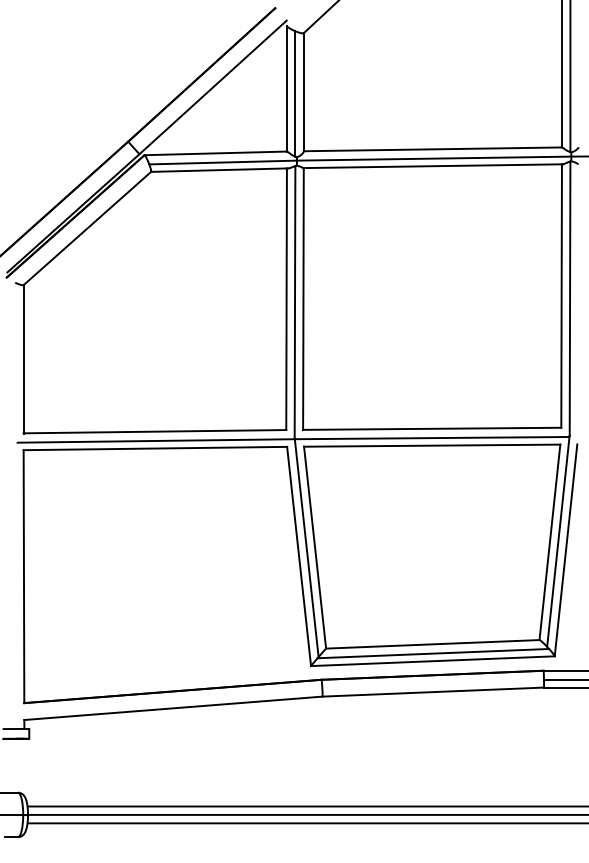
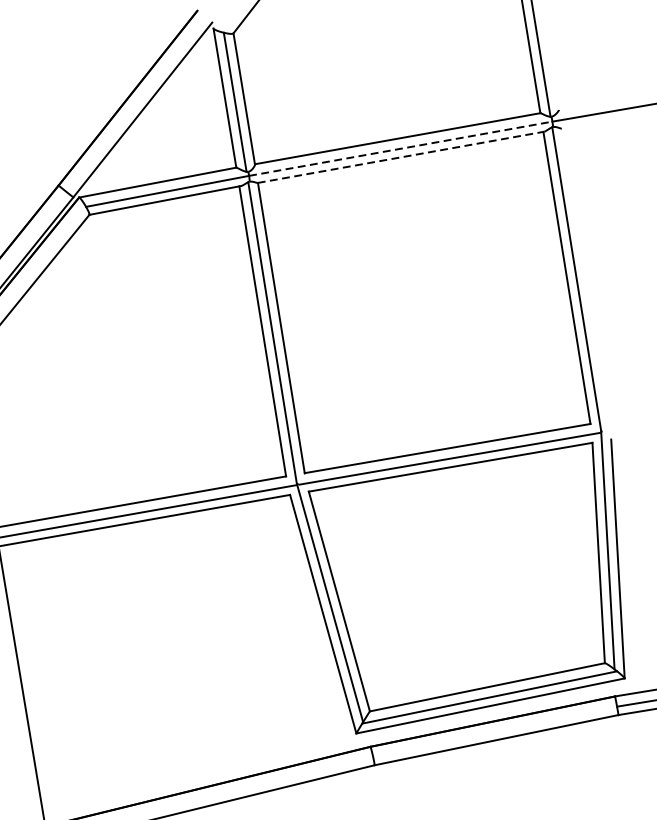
line: (434, 158) -> (401, 148), solid -> dashed
line: (433, 166) -> (401, 157), solid -> dashed

